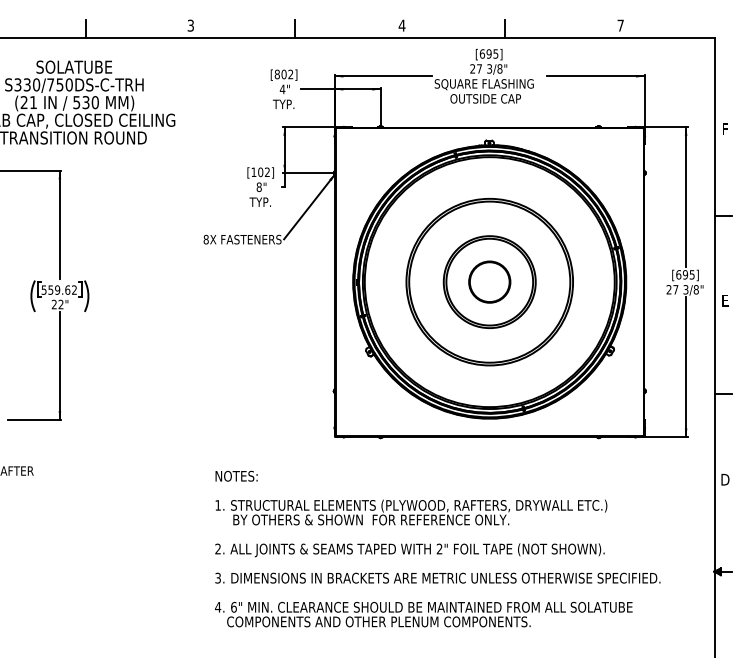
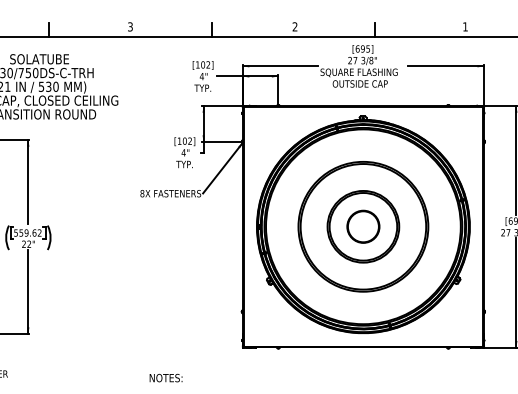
text: (401, 25) -> (294, 26), 4 -> 2
text: (620, 25) -> (465, 26), 7 -> 1
text: (276, 74) -> (197, 64), [802] -> [102]
text: (258, 187) -> (183, 153), 8" -> 4"

